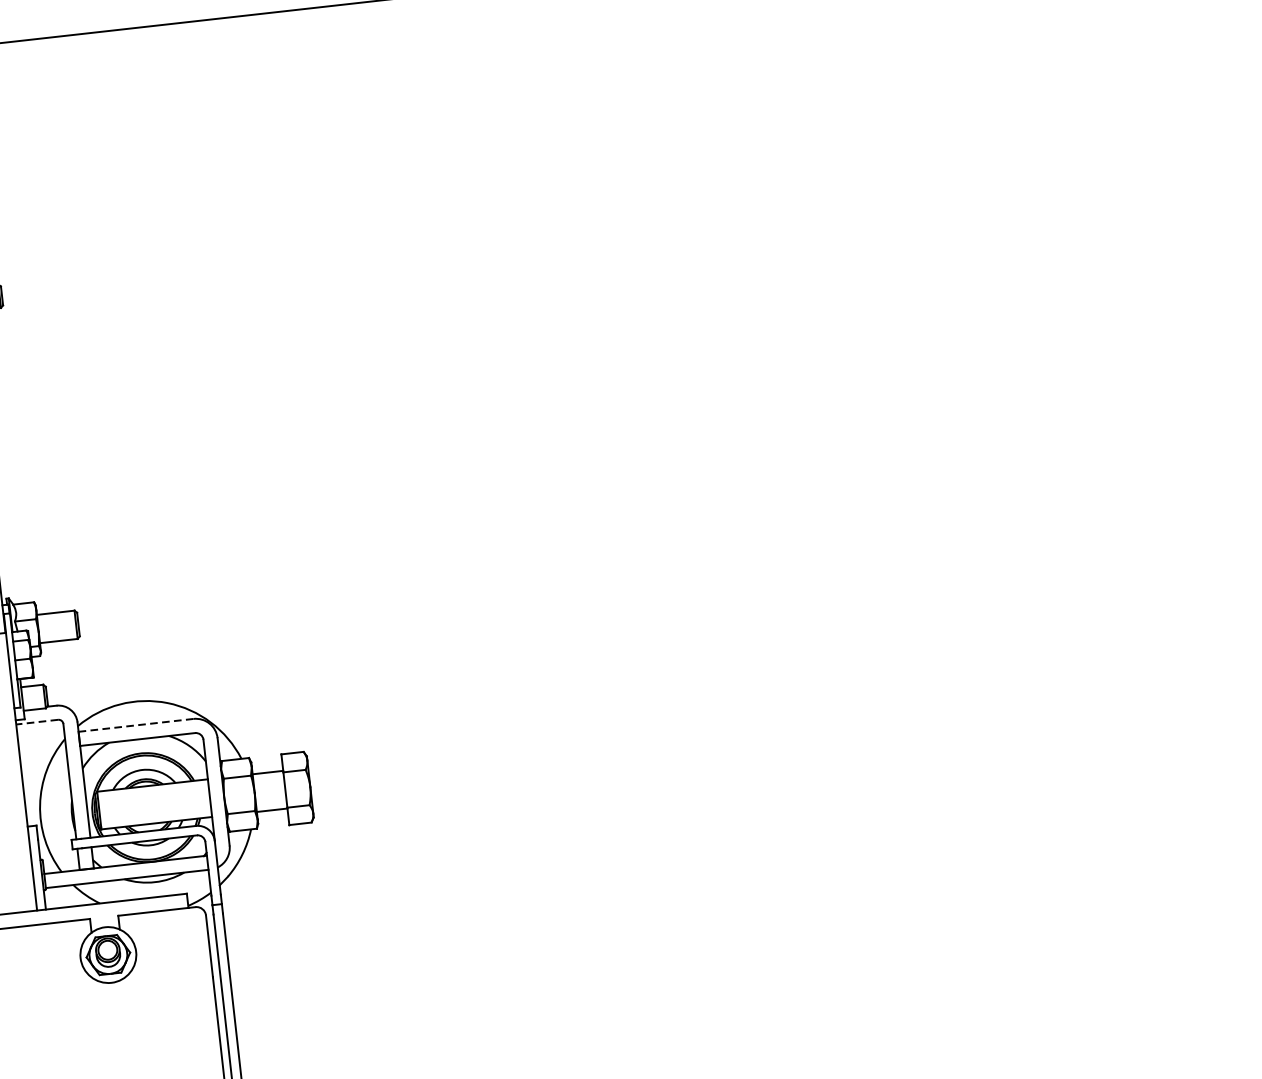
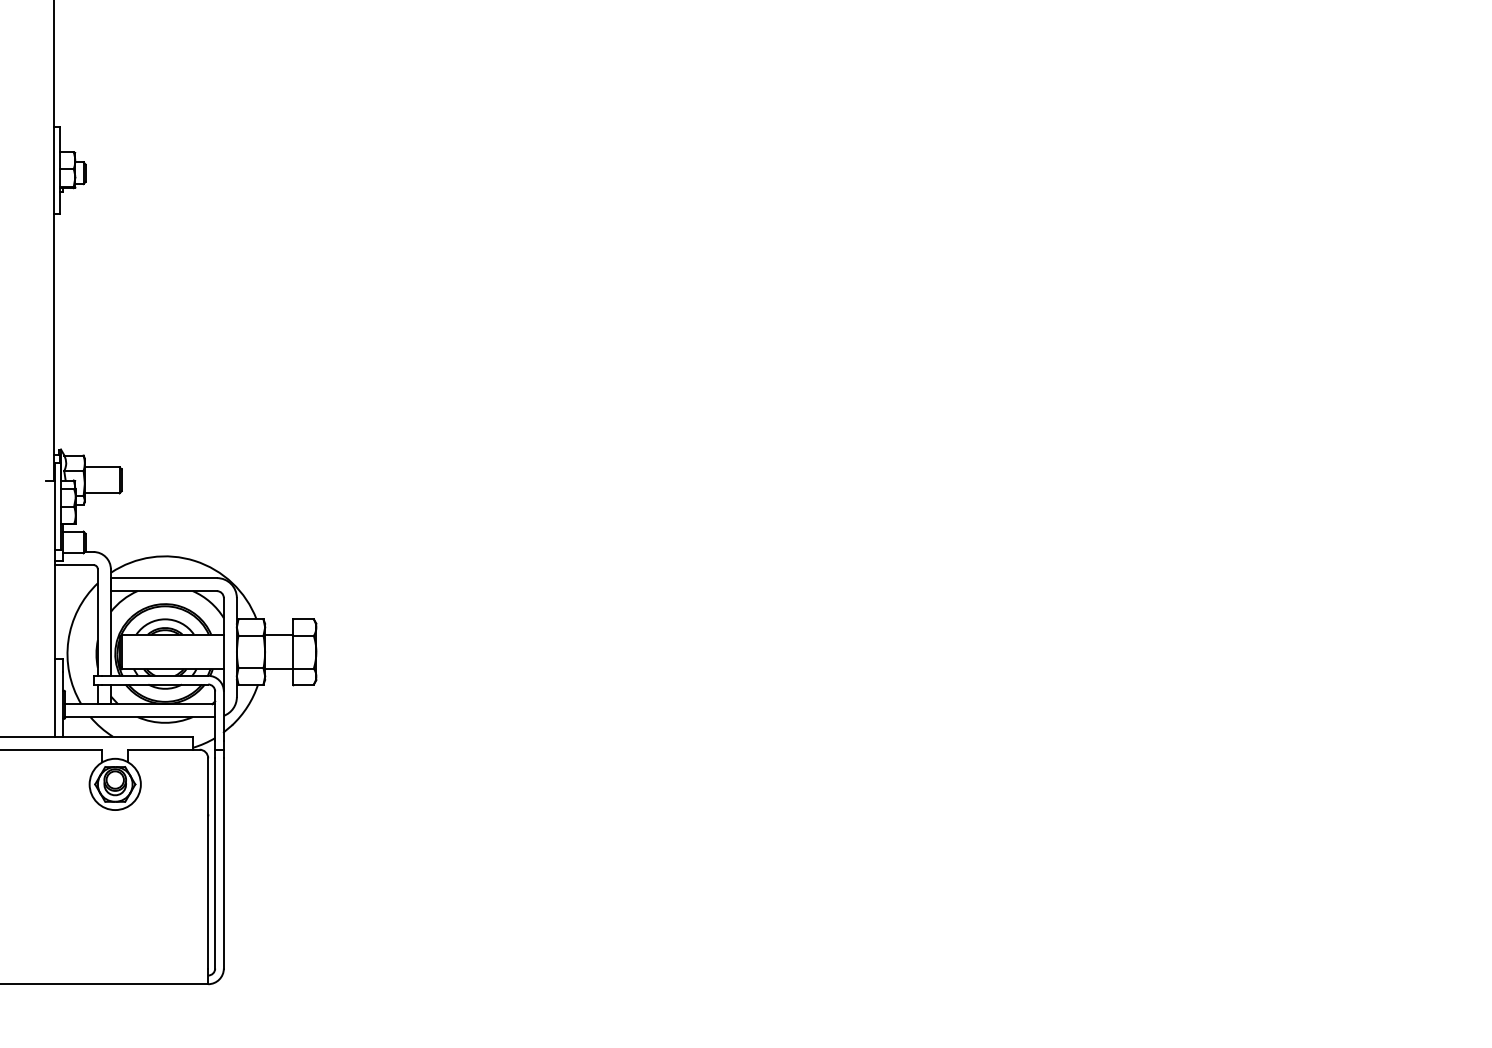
line: (36, 722) -> (73, 565), dashed -> solid
line: (135, 725) -> (163, 578), dashed -> solid

